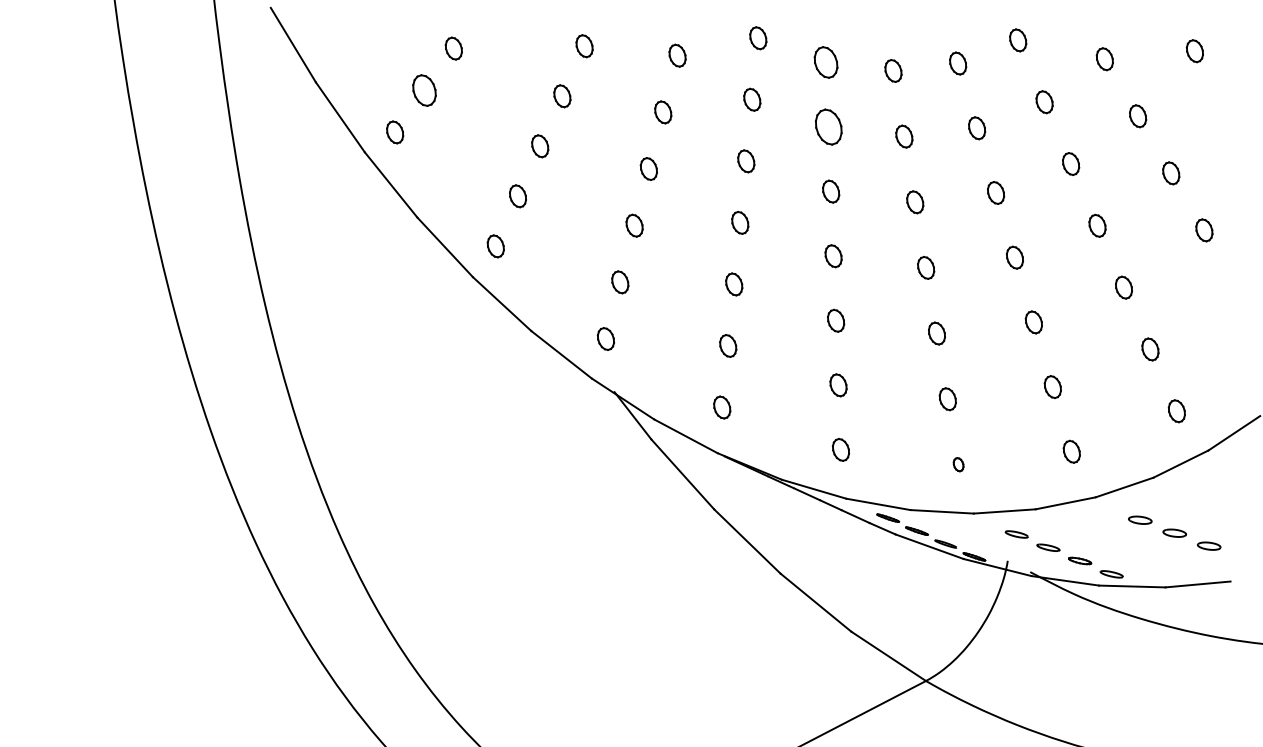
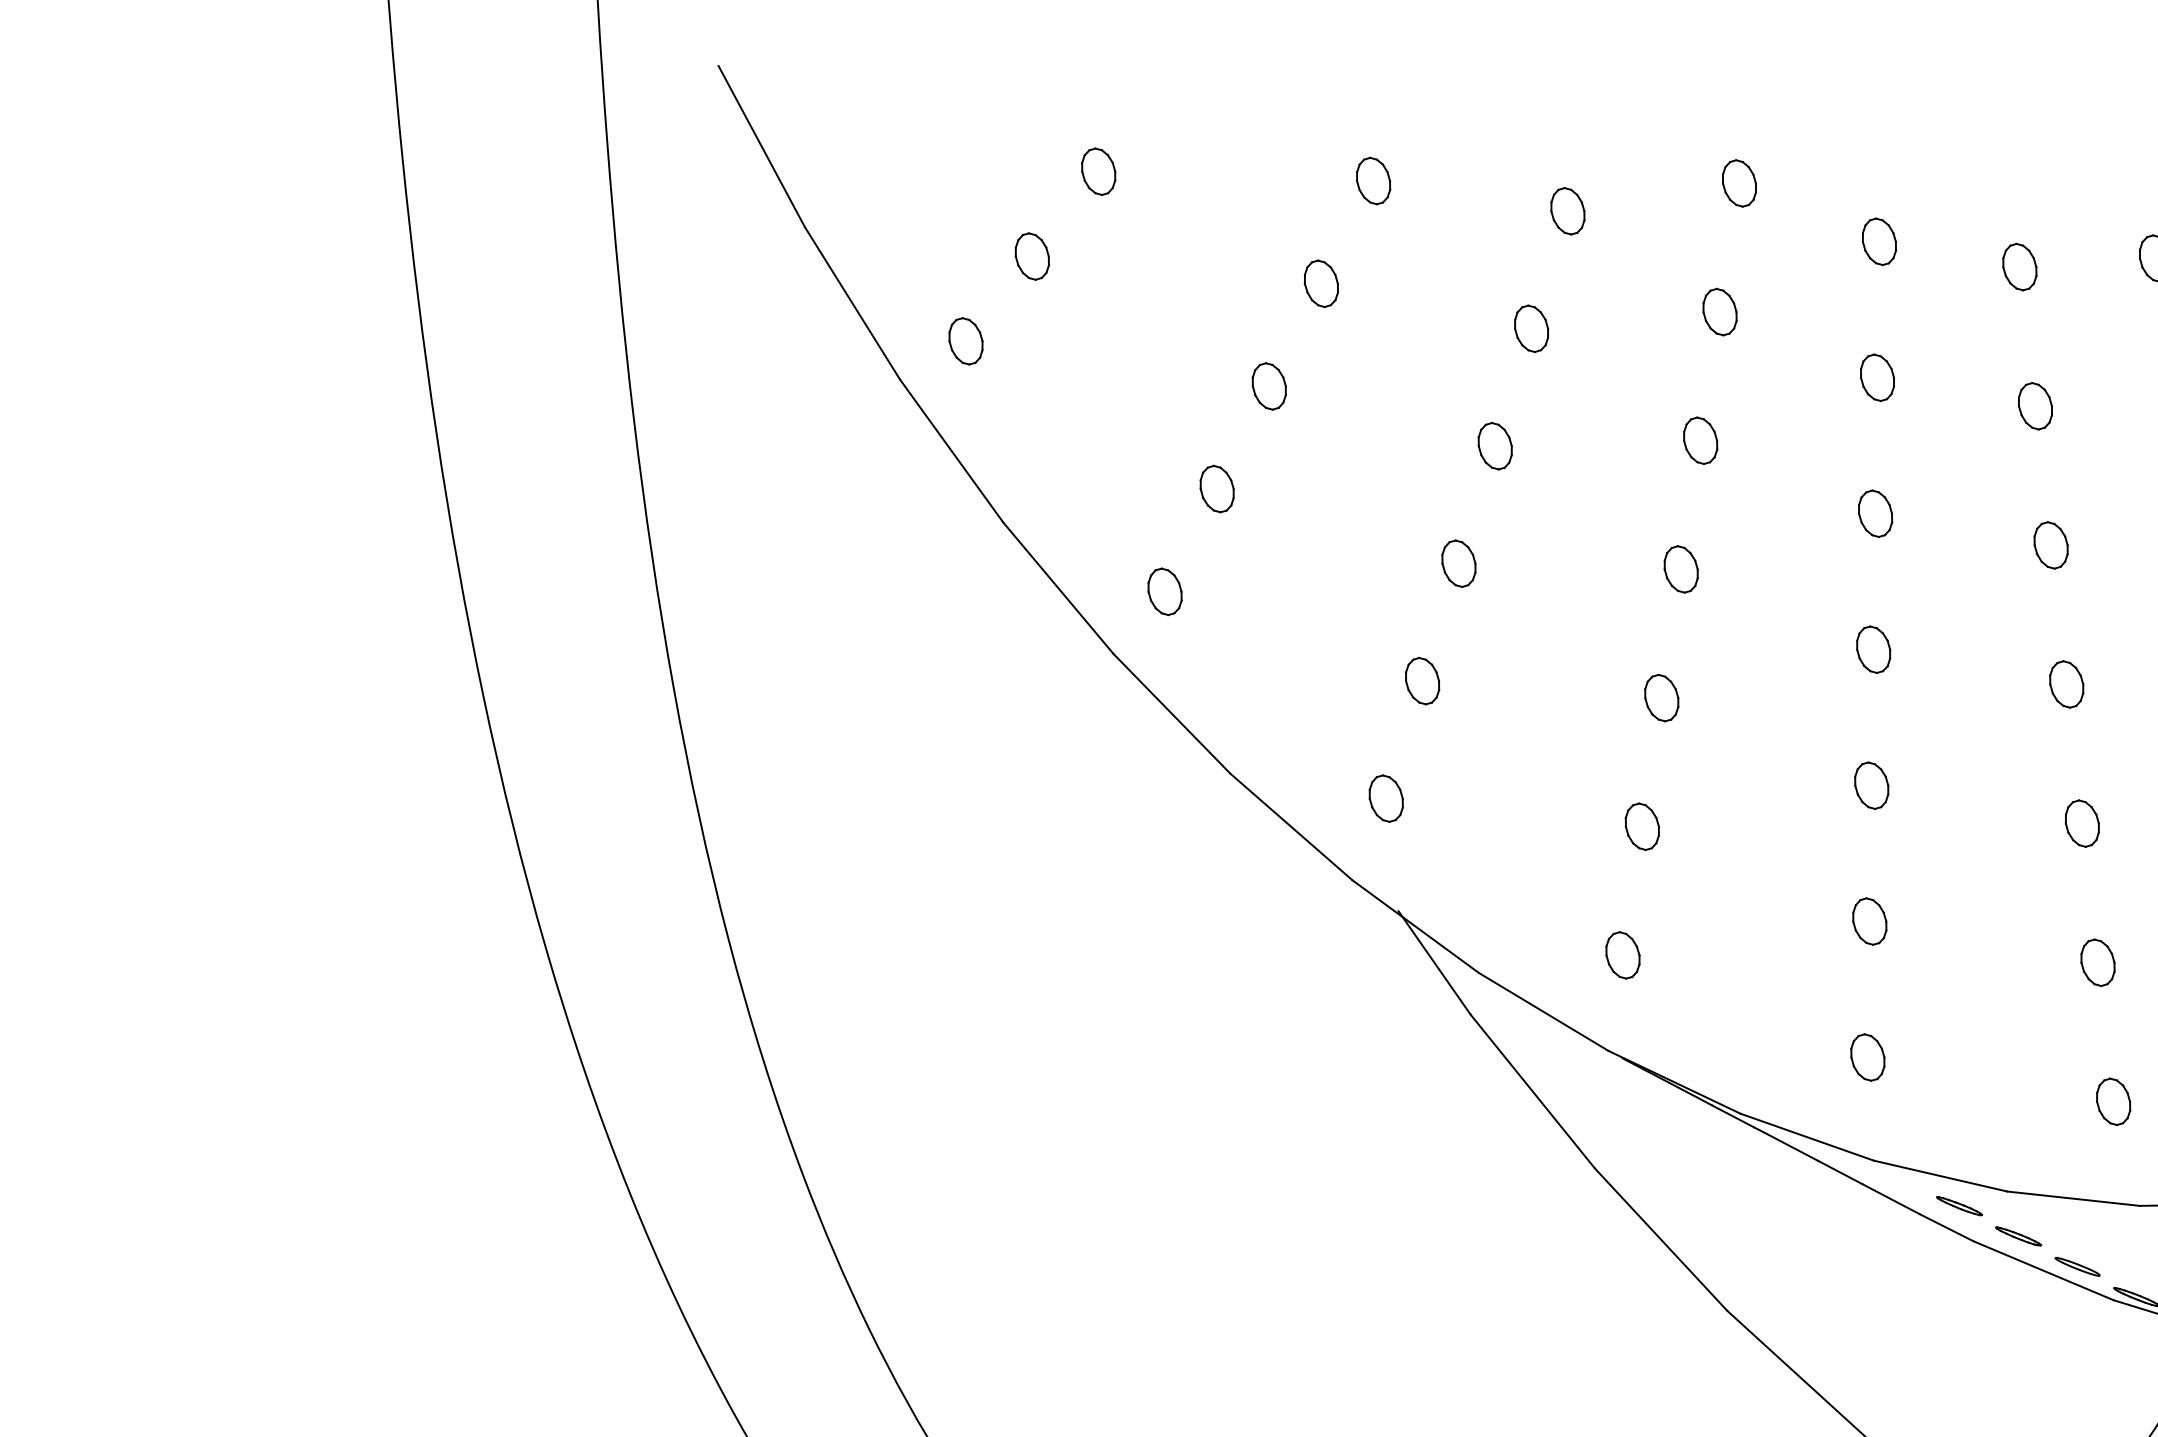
part: (826, 62) -> (1880, 241), size x0.71
part: (424, 90) -> (1032, 256), size x0.71
part: (828, 126) -> (1877, 376), size x0.62
part: (958, 464) -> (2113, 1101), size x1.67

